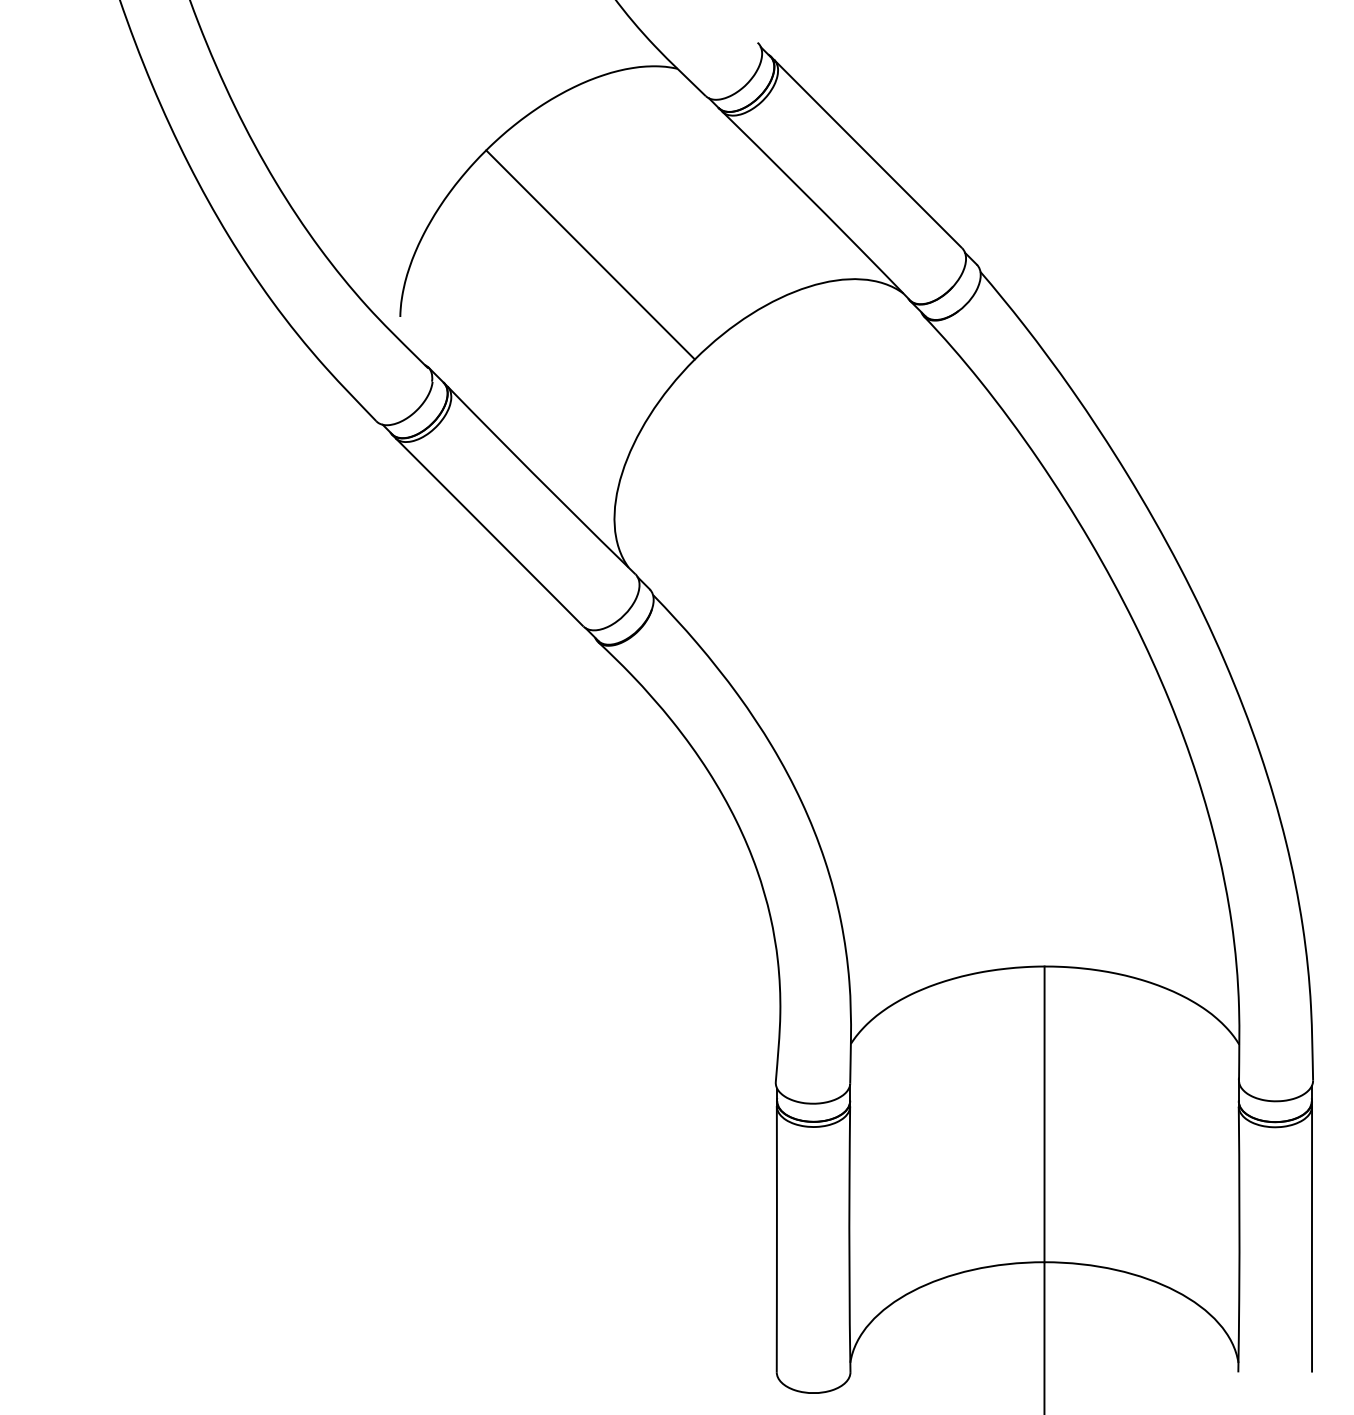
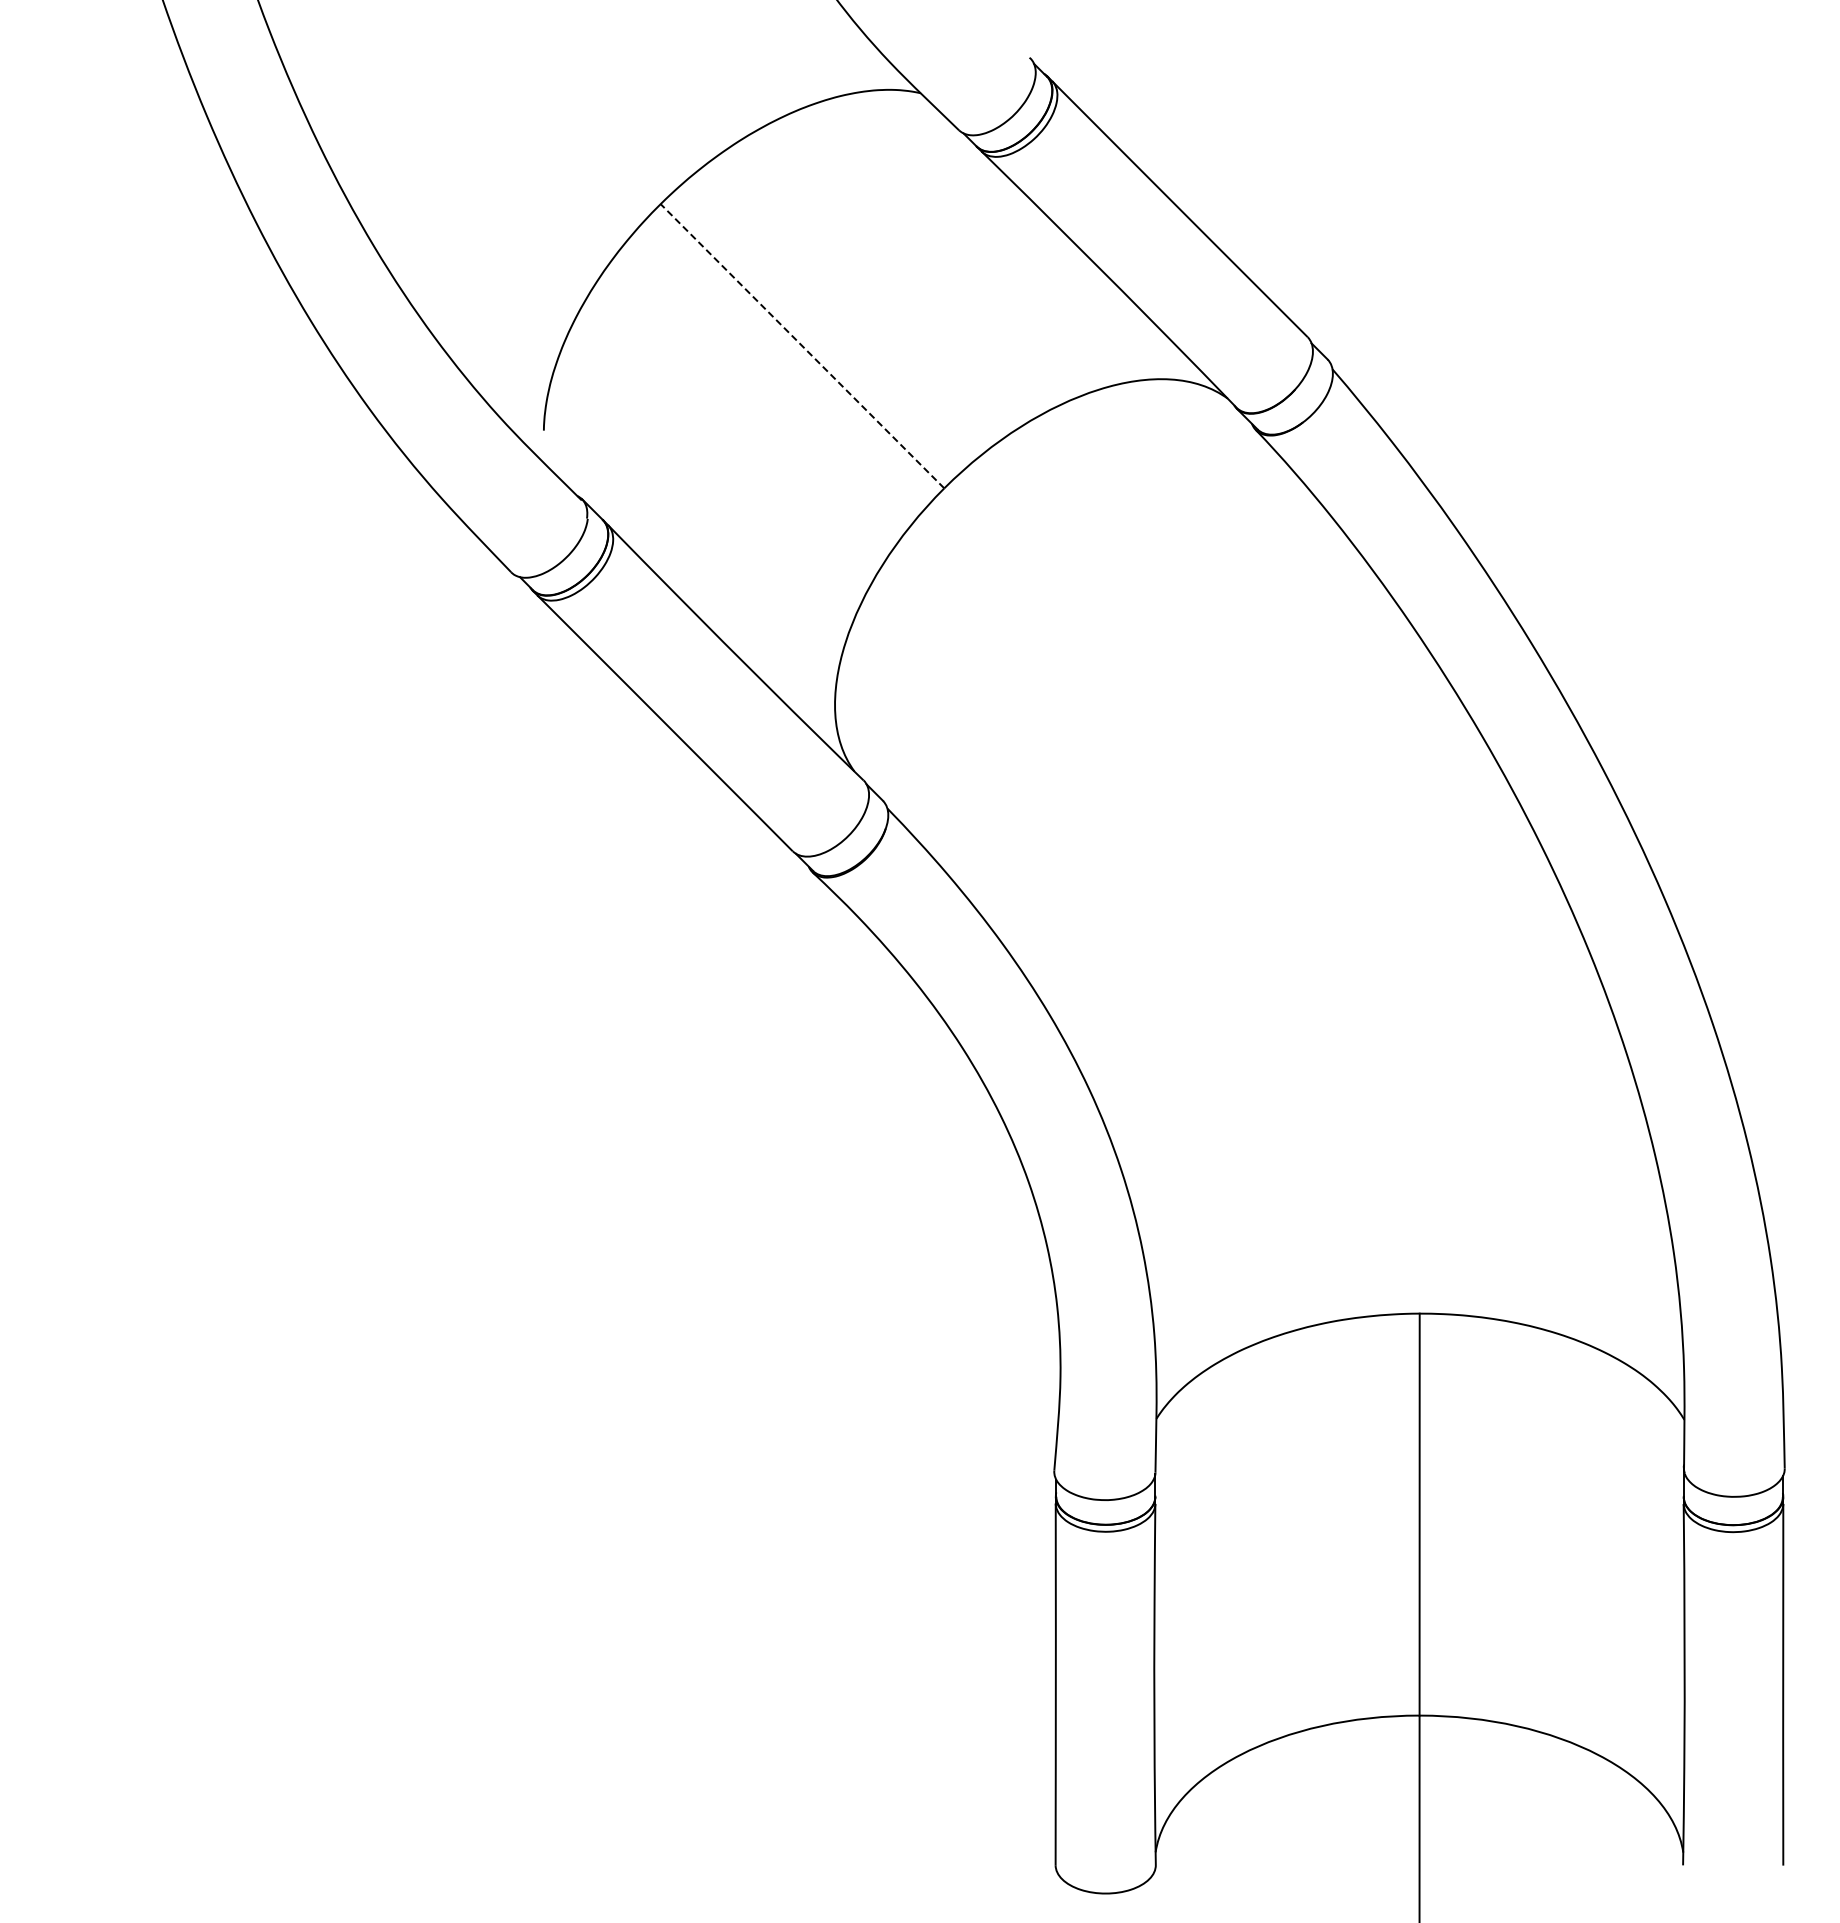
line: (590, 255) -> (802, 346), solid -> dashed

